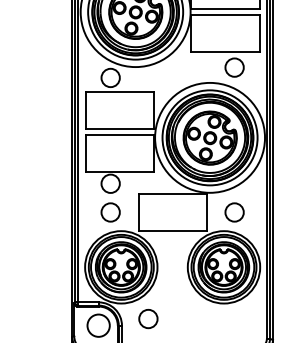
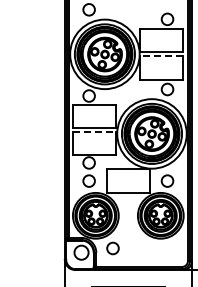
line: (225, 15) -> (161, 56), solid -> dashed
line: (119, 135) -> (94, 132), solid -> dashed

